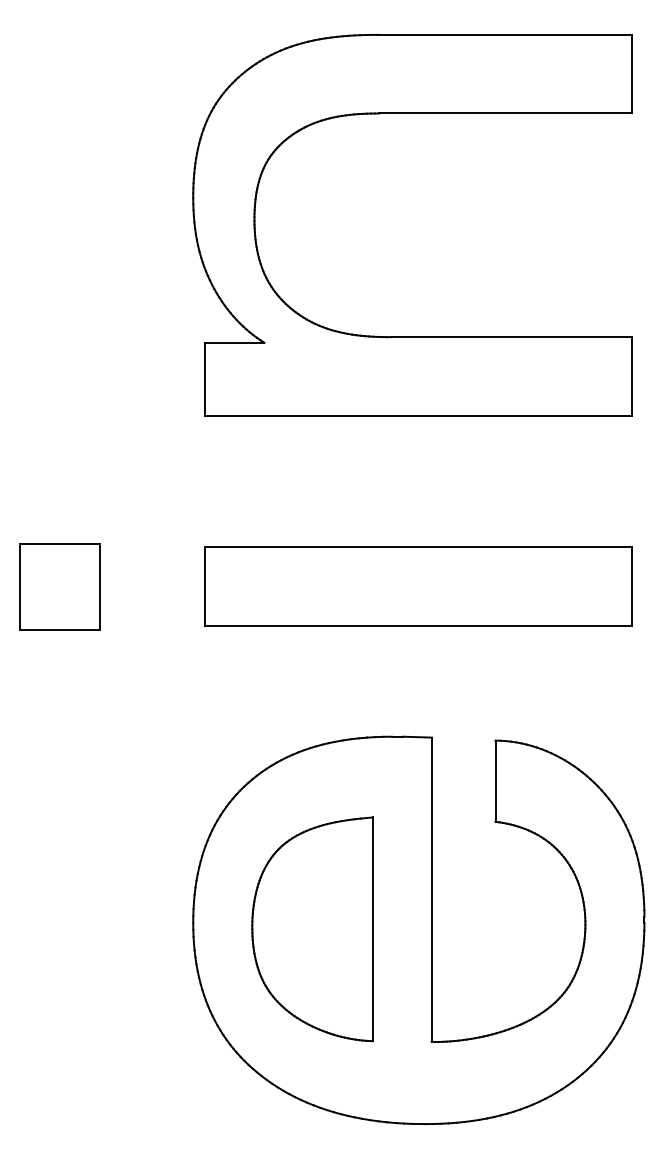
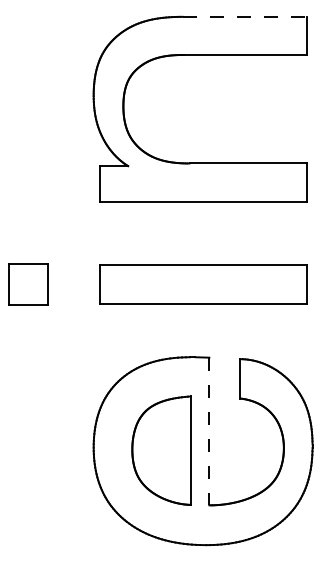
line: (504, 34) -> (244, 16), solid -> dashed
line: (431, 889) -> (209, 431), solid -> dashed
part: (312, 928) -> (161, 450), moved

